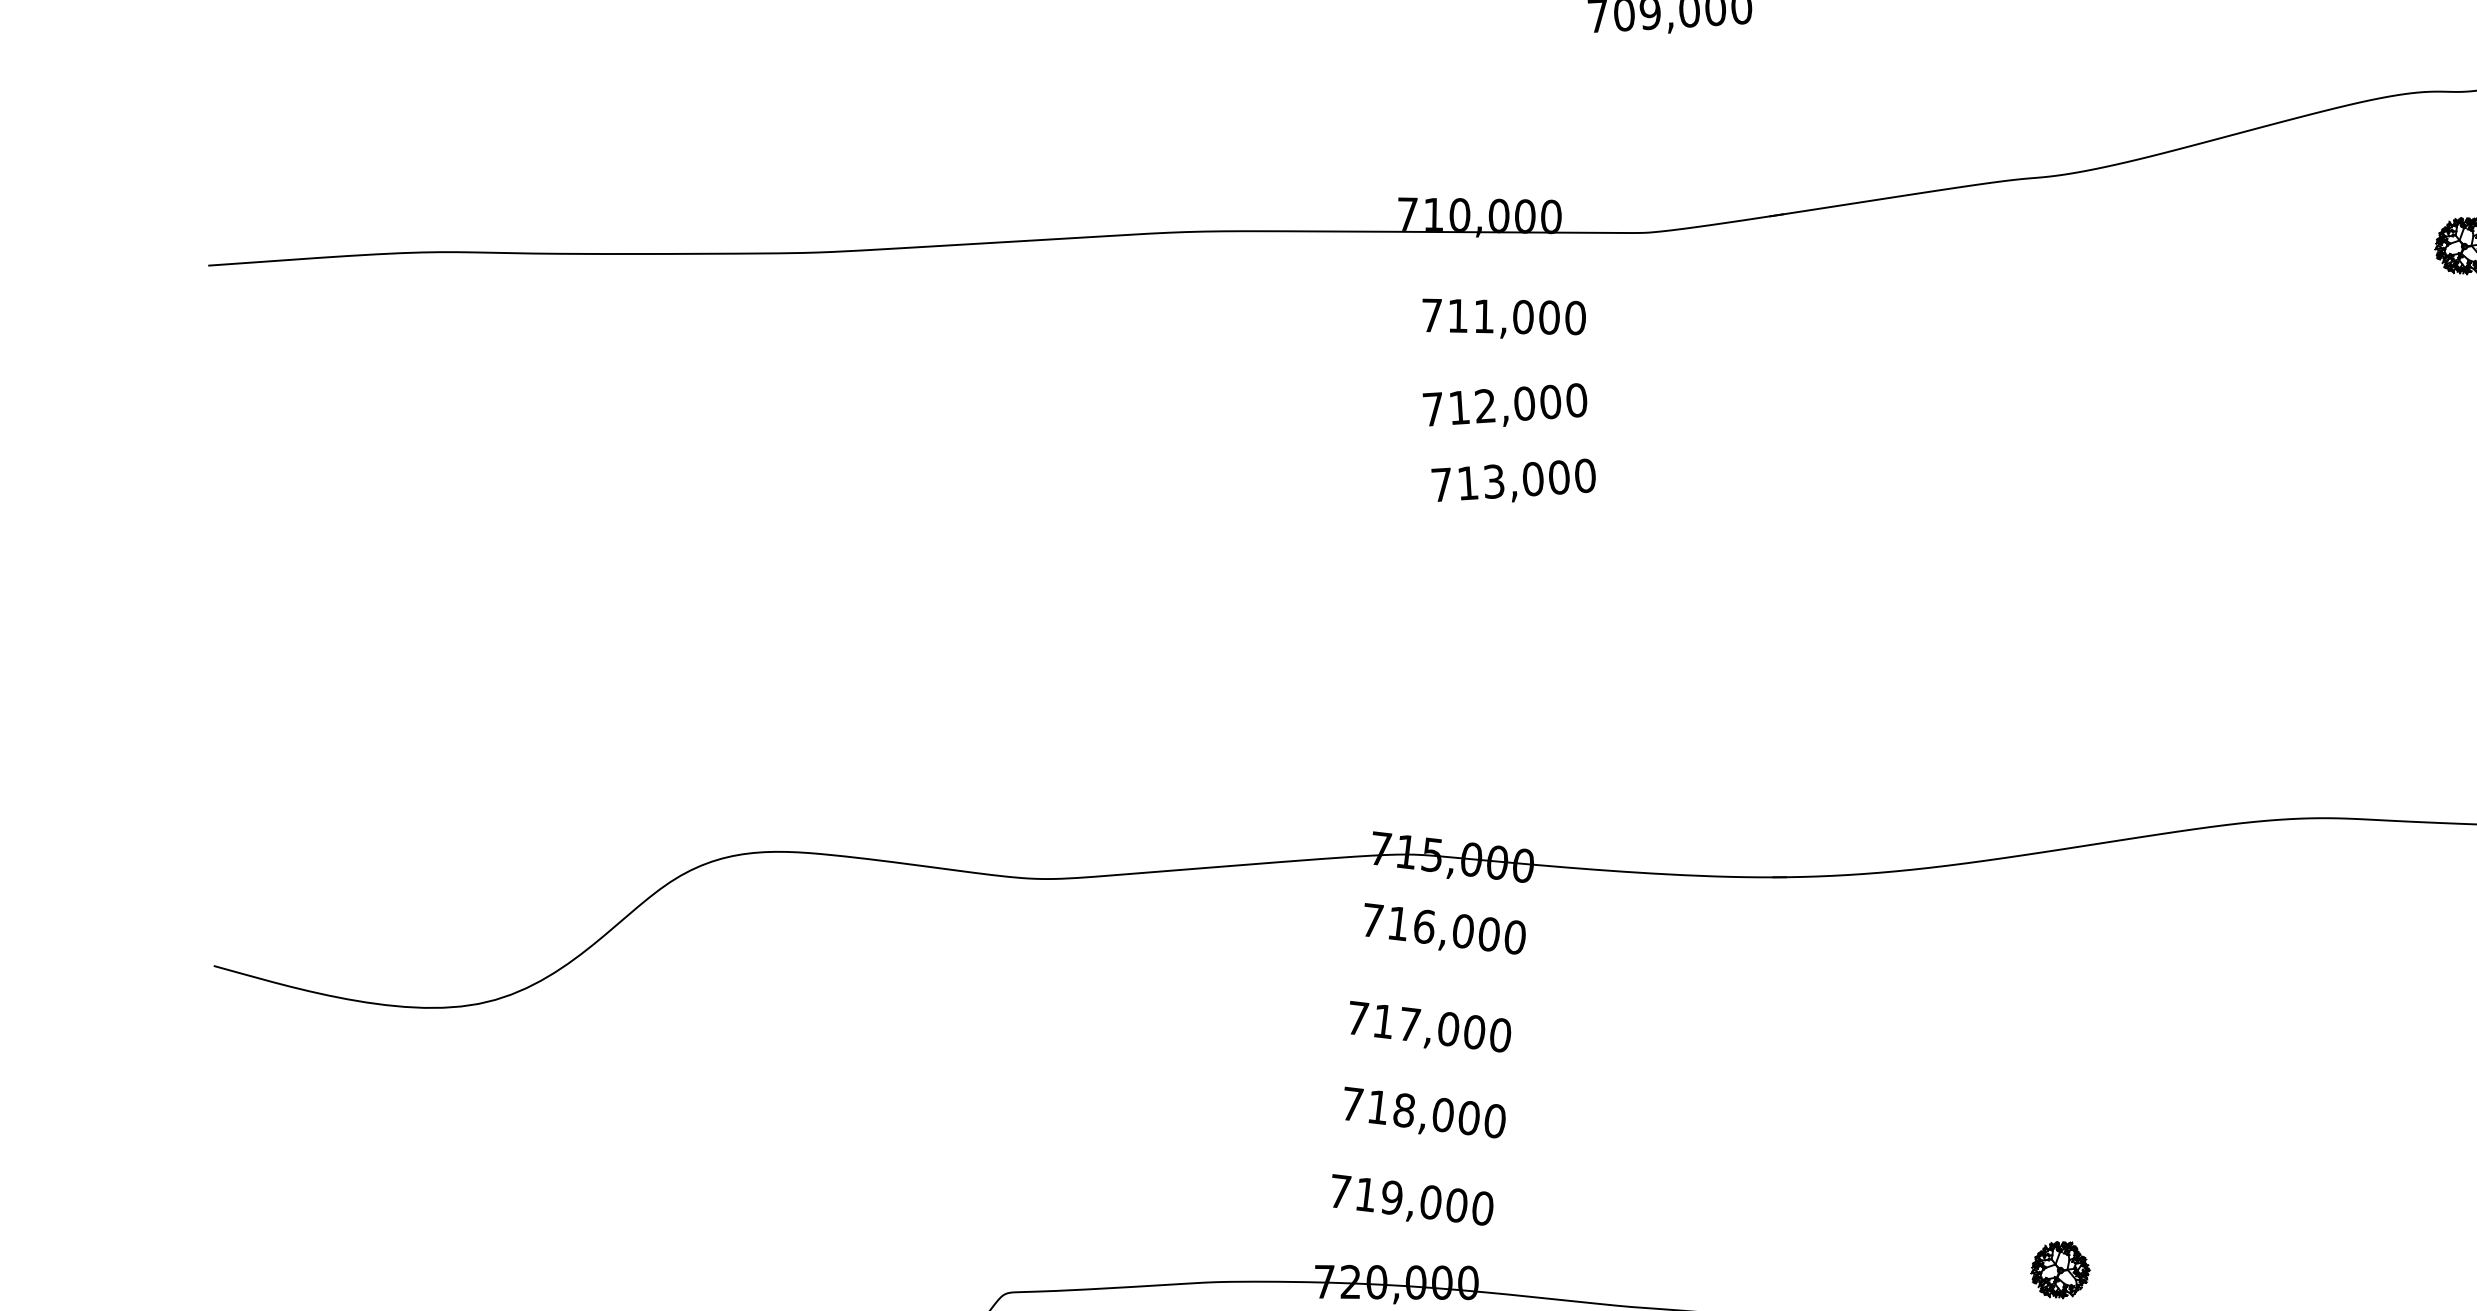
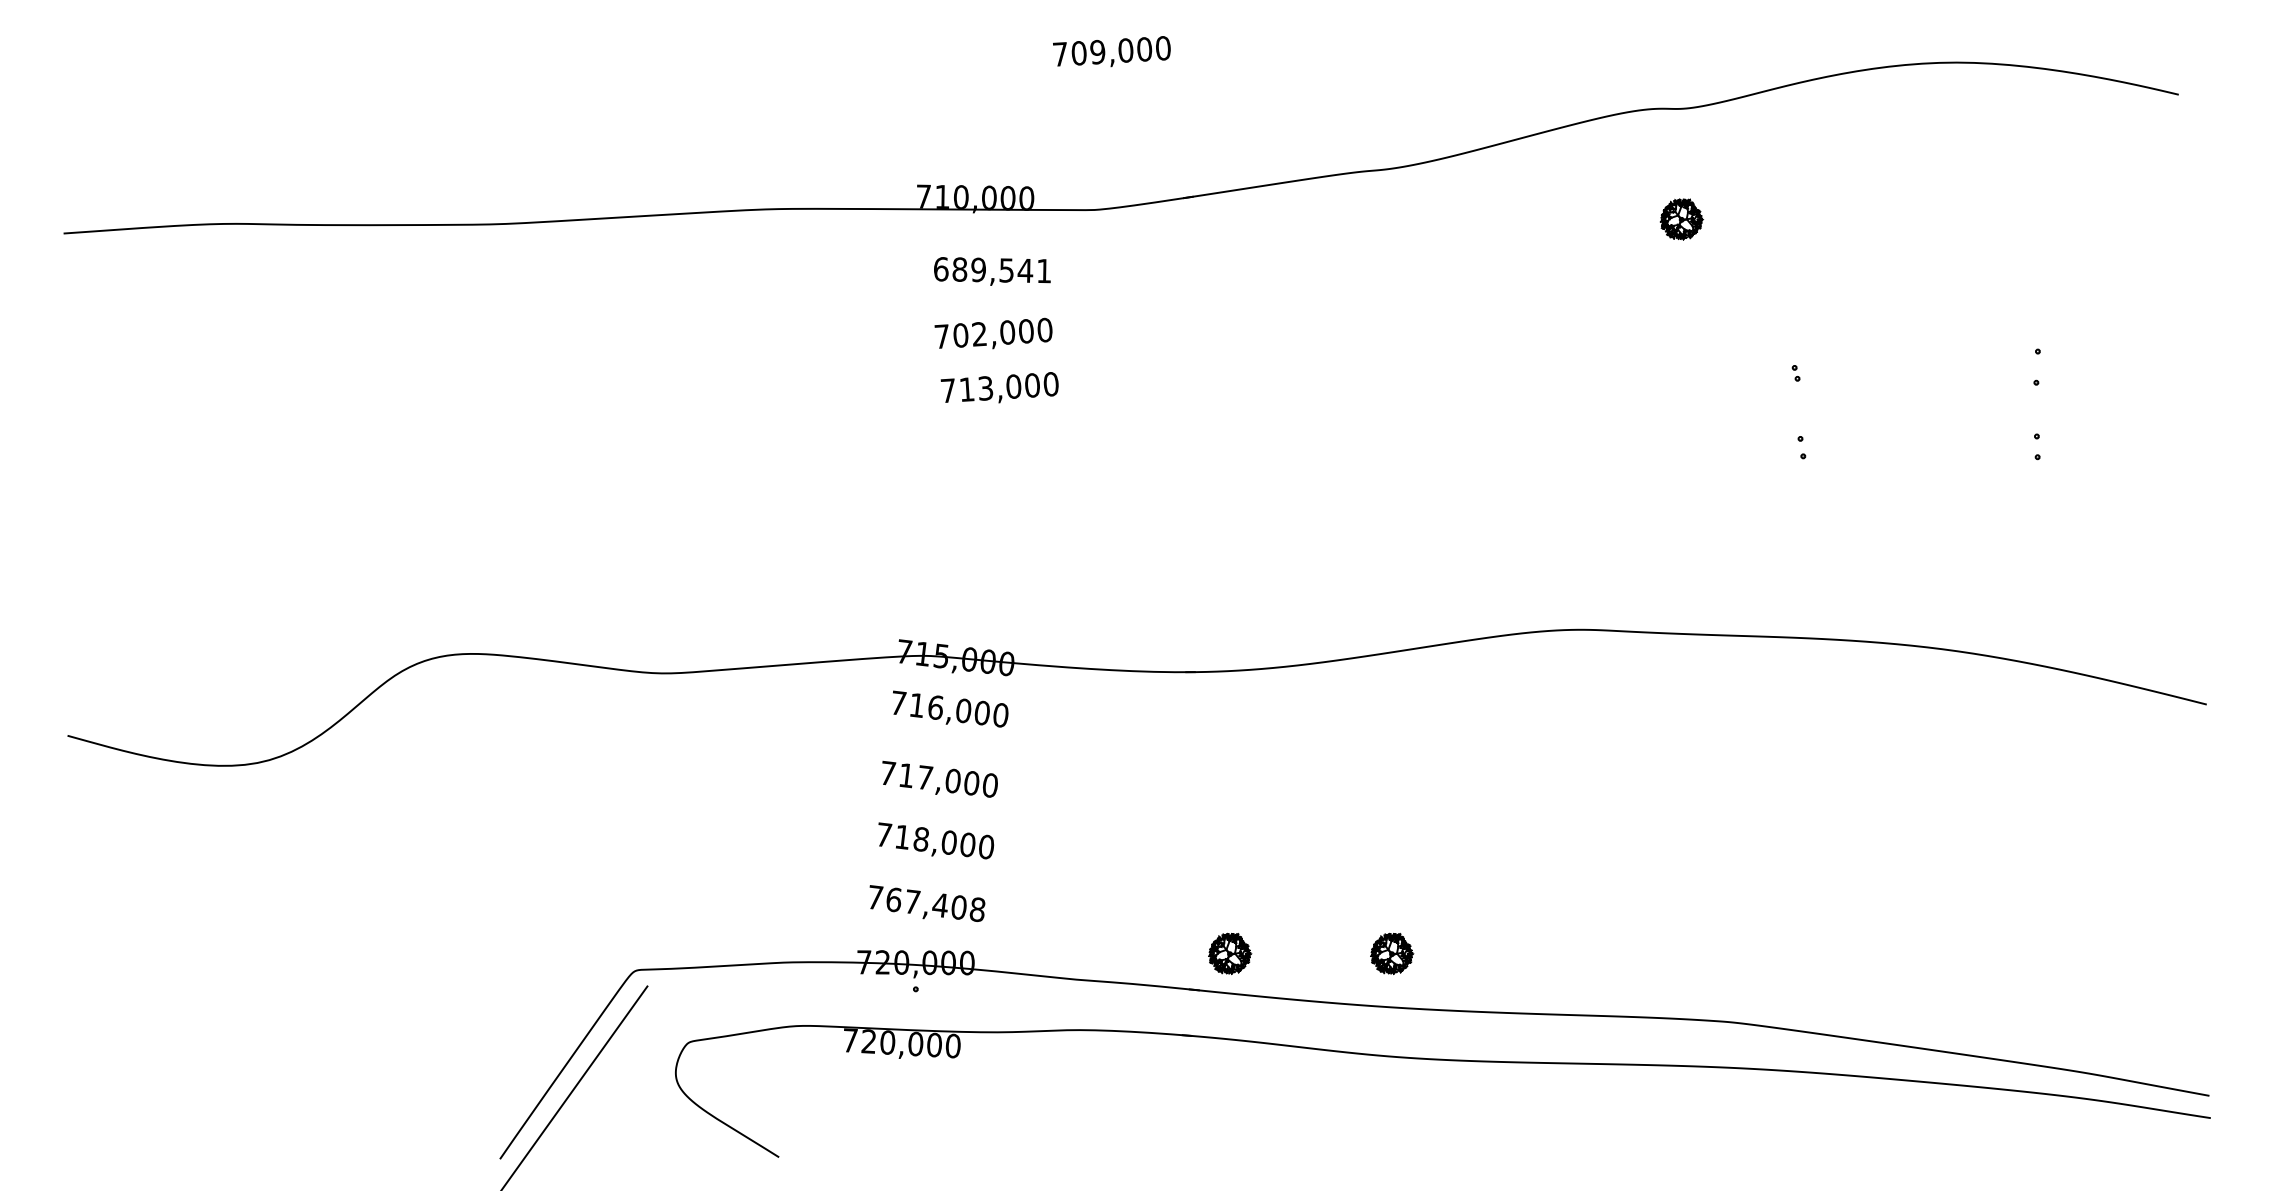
text: (1503, 317) -> (992, 270), 711,000 -> 689,541
text: (1458, 407) -> (960, 335), 712,000 -> 702,000
text: (1424, 1201) -> (935, 904), 719,000 -> 767,408
part: (1835, 1269) -> (1230, 953), added

